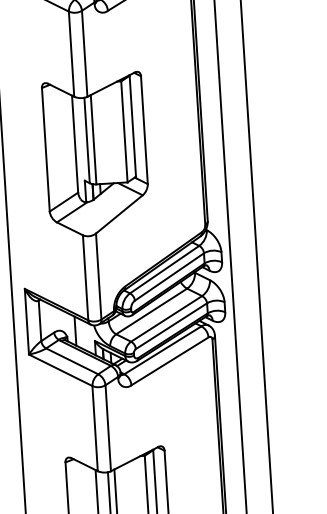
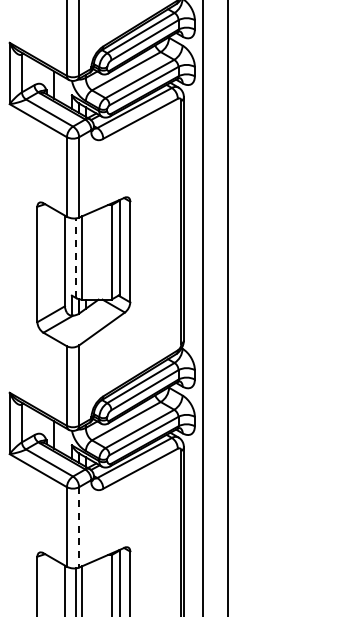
line: (87, 140) -> (76, 258), solid -> dashed
line: (108, 428) -> (79, 527), solid -> dashed

